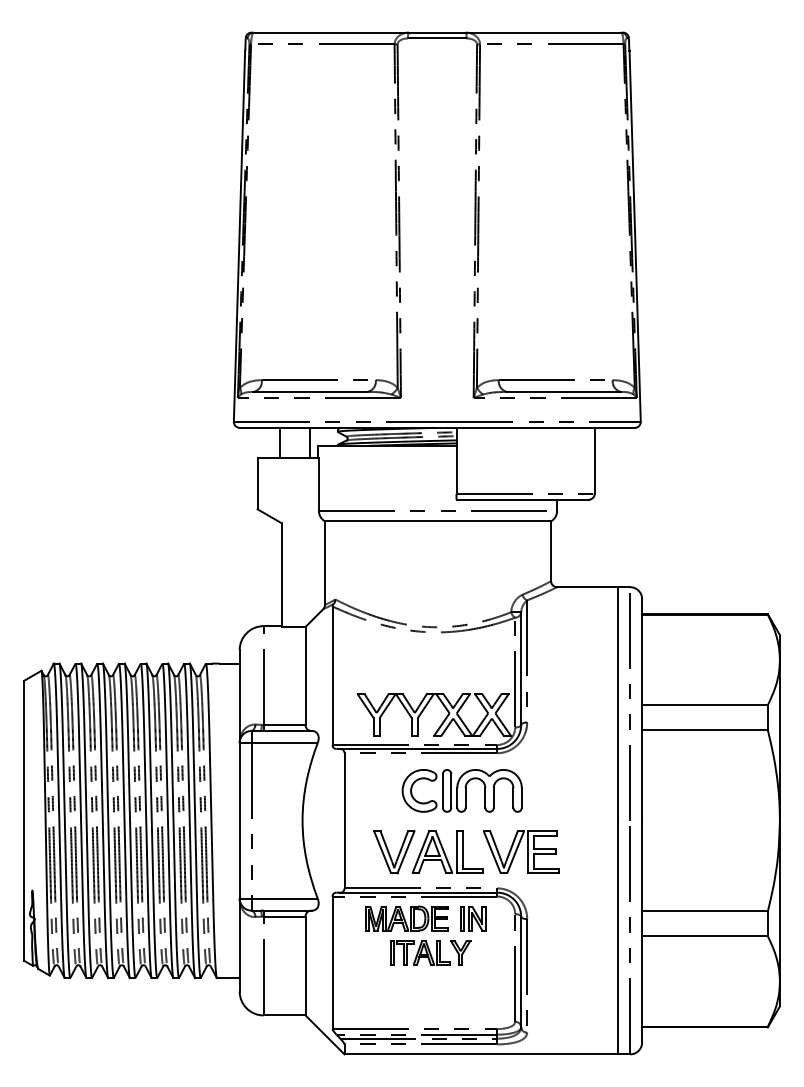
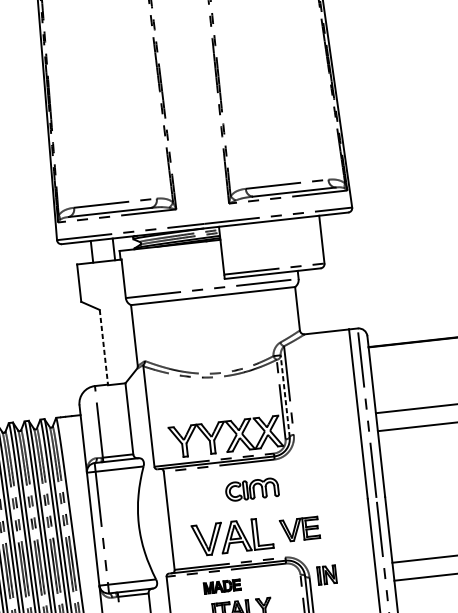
line: (281, 575) -> (103, 347), solid -> dashed
line: (521, 668) -> (285, 396), solid -> dashed
part: (461, 790) -> (251, 489), size x0.6
part: (521, 851) -> (300, 528), size x0.7
part: (406, 918) -> (222, 586), size x0.6
part: (473, 918) -> (327, 575), moved

